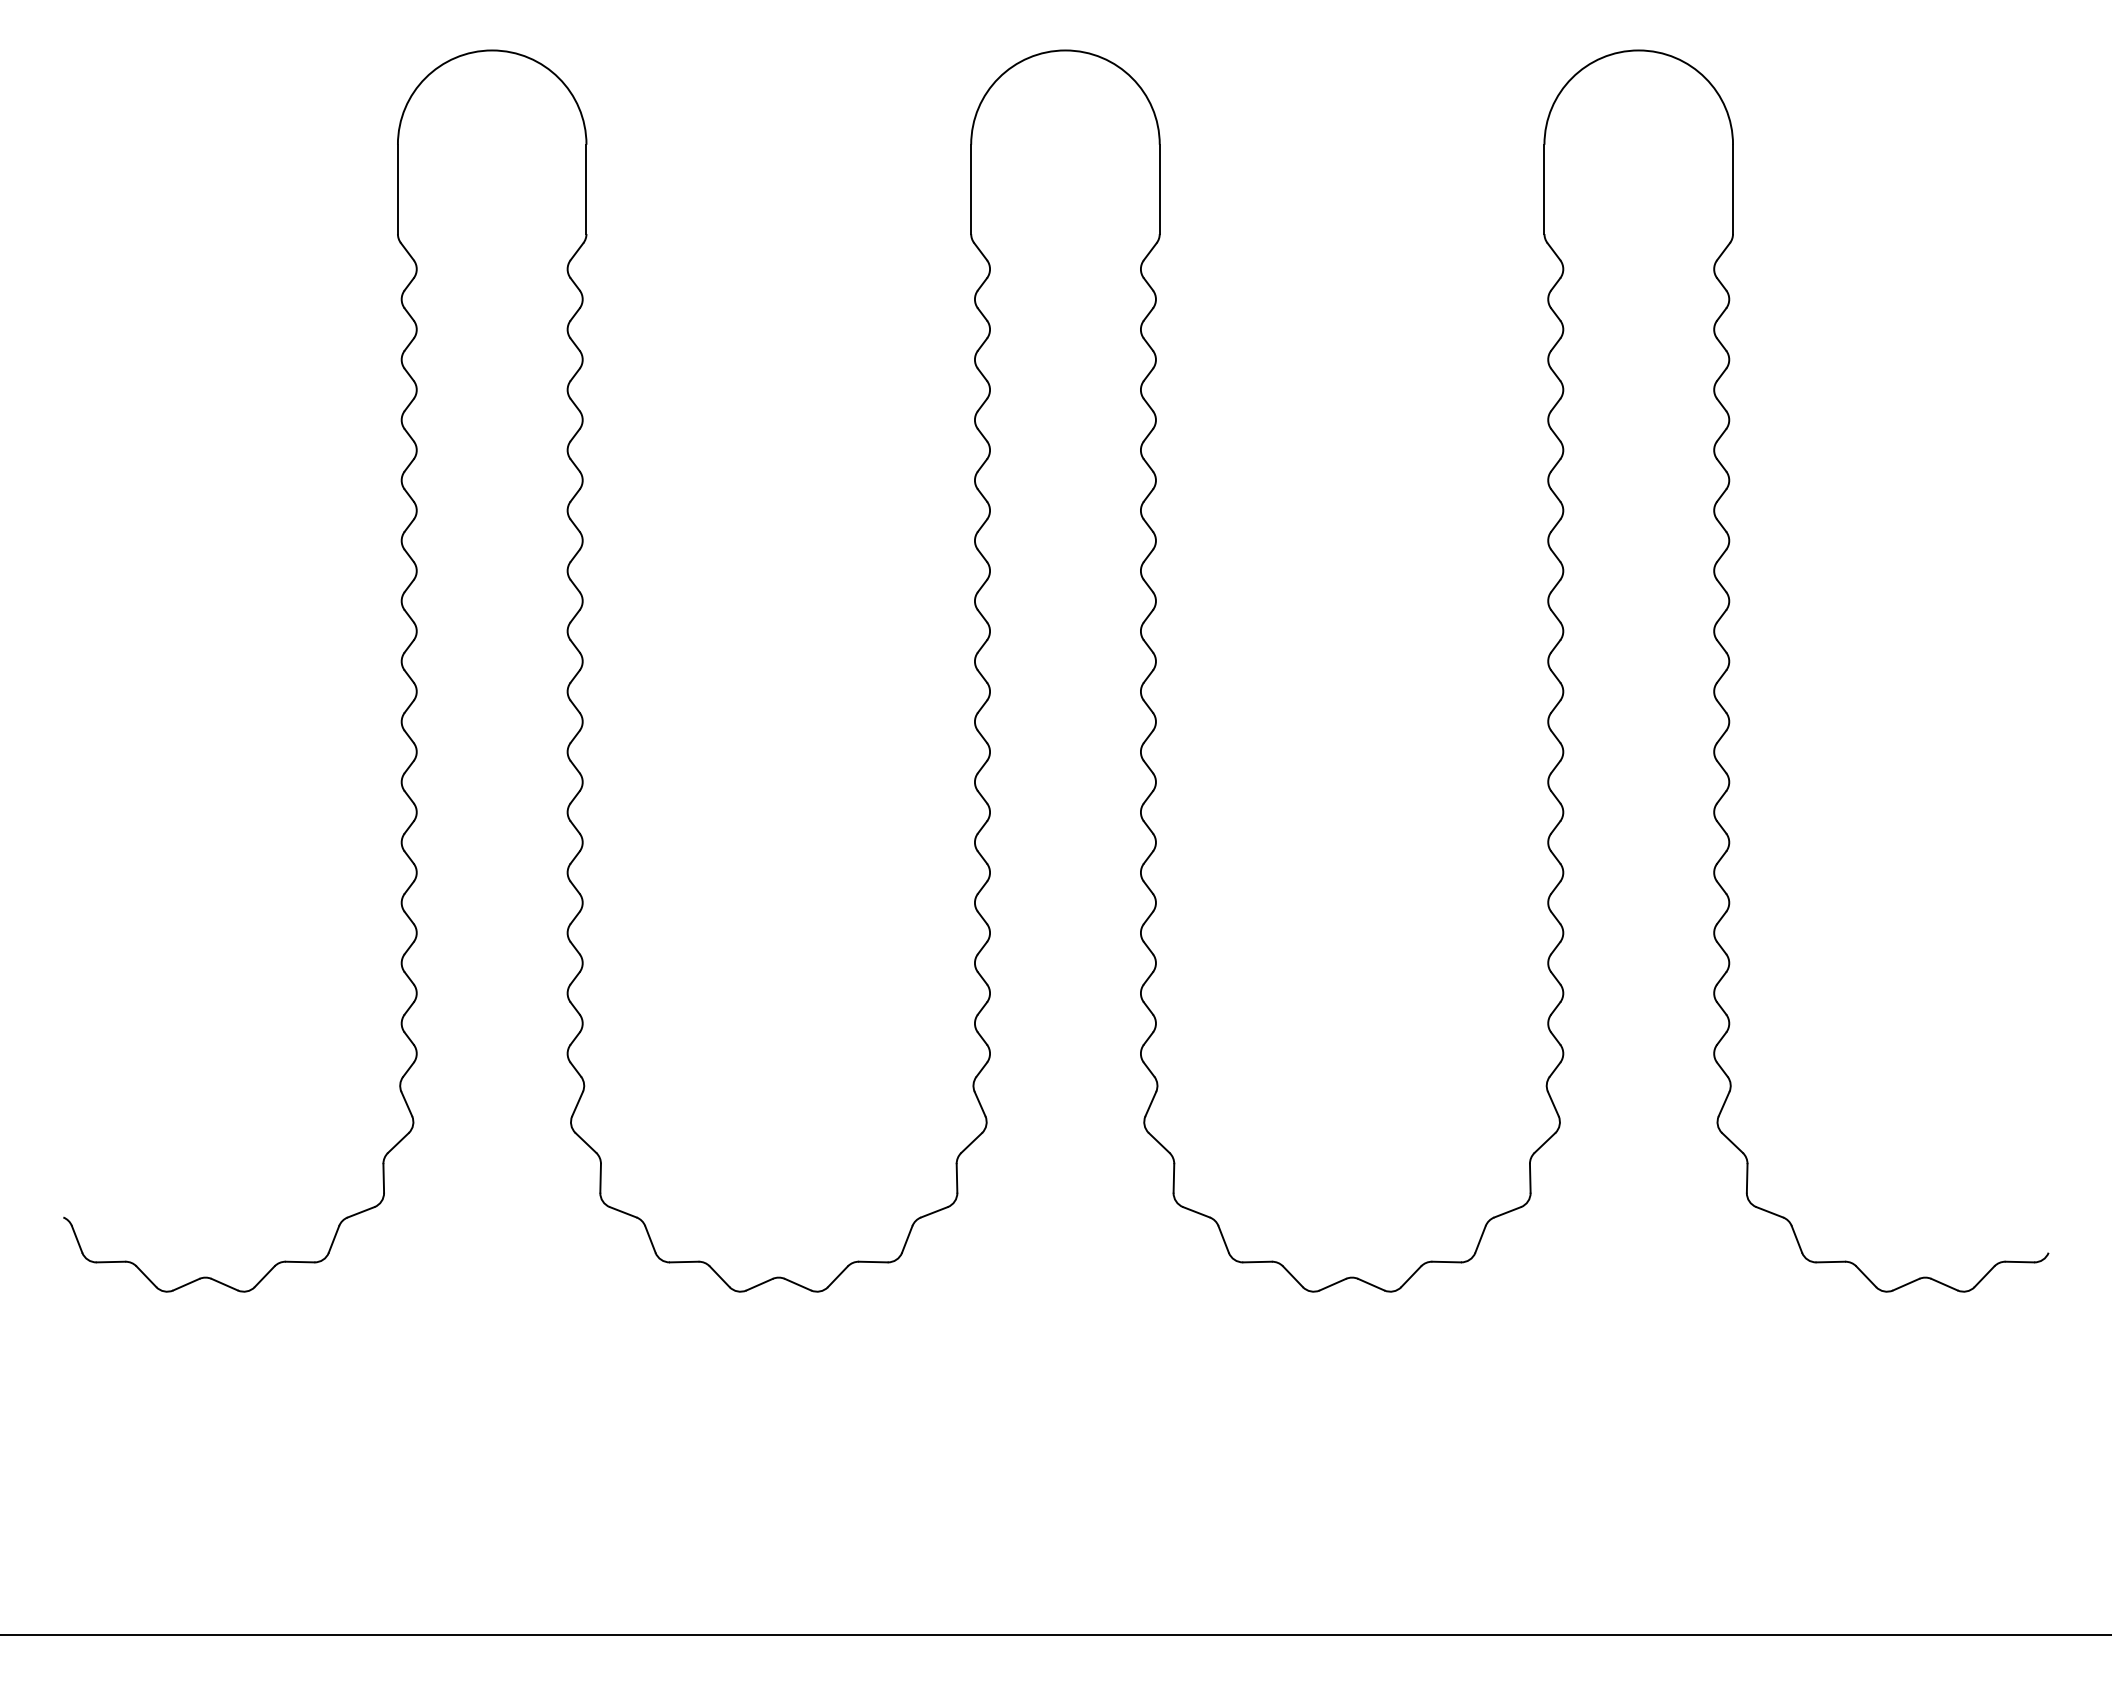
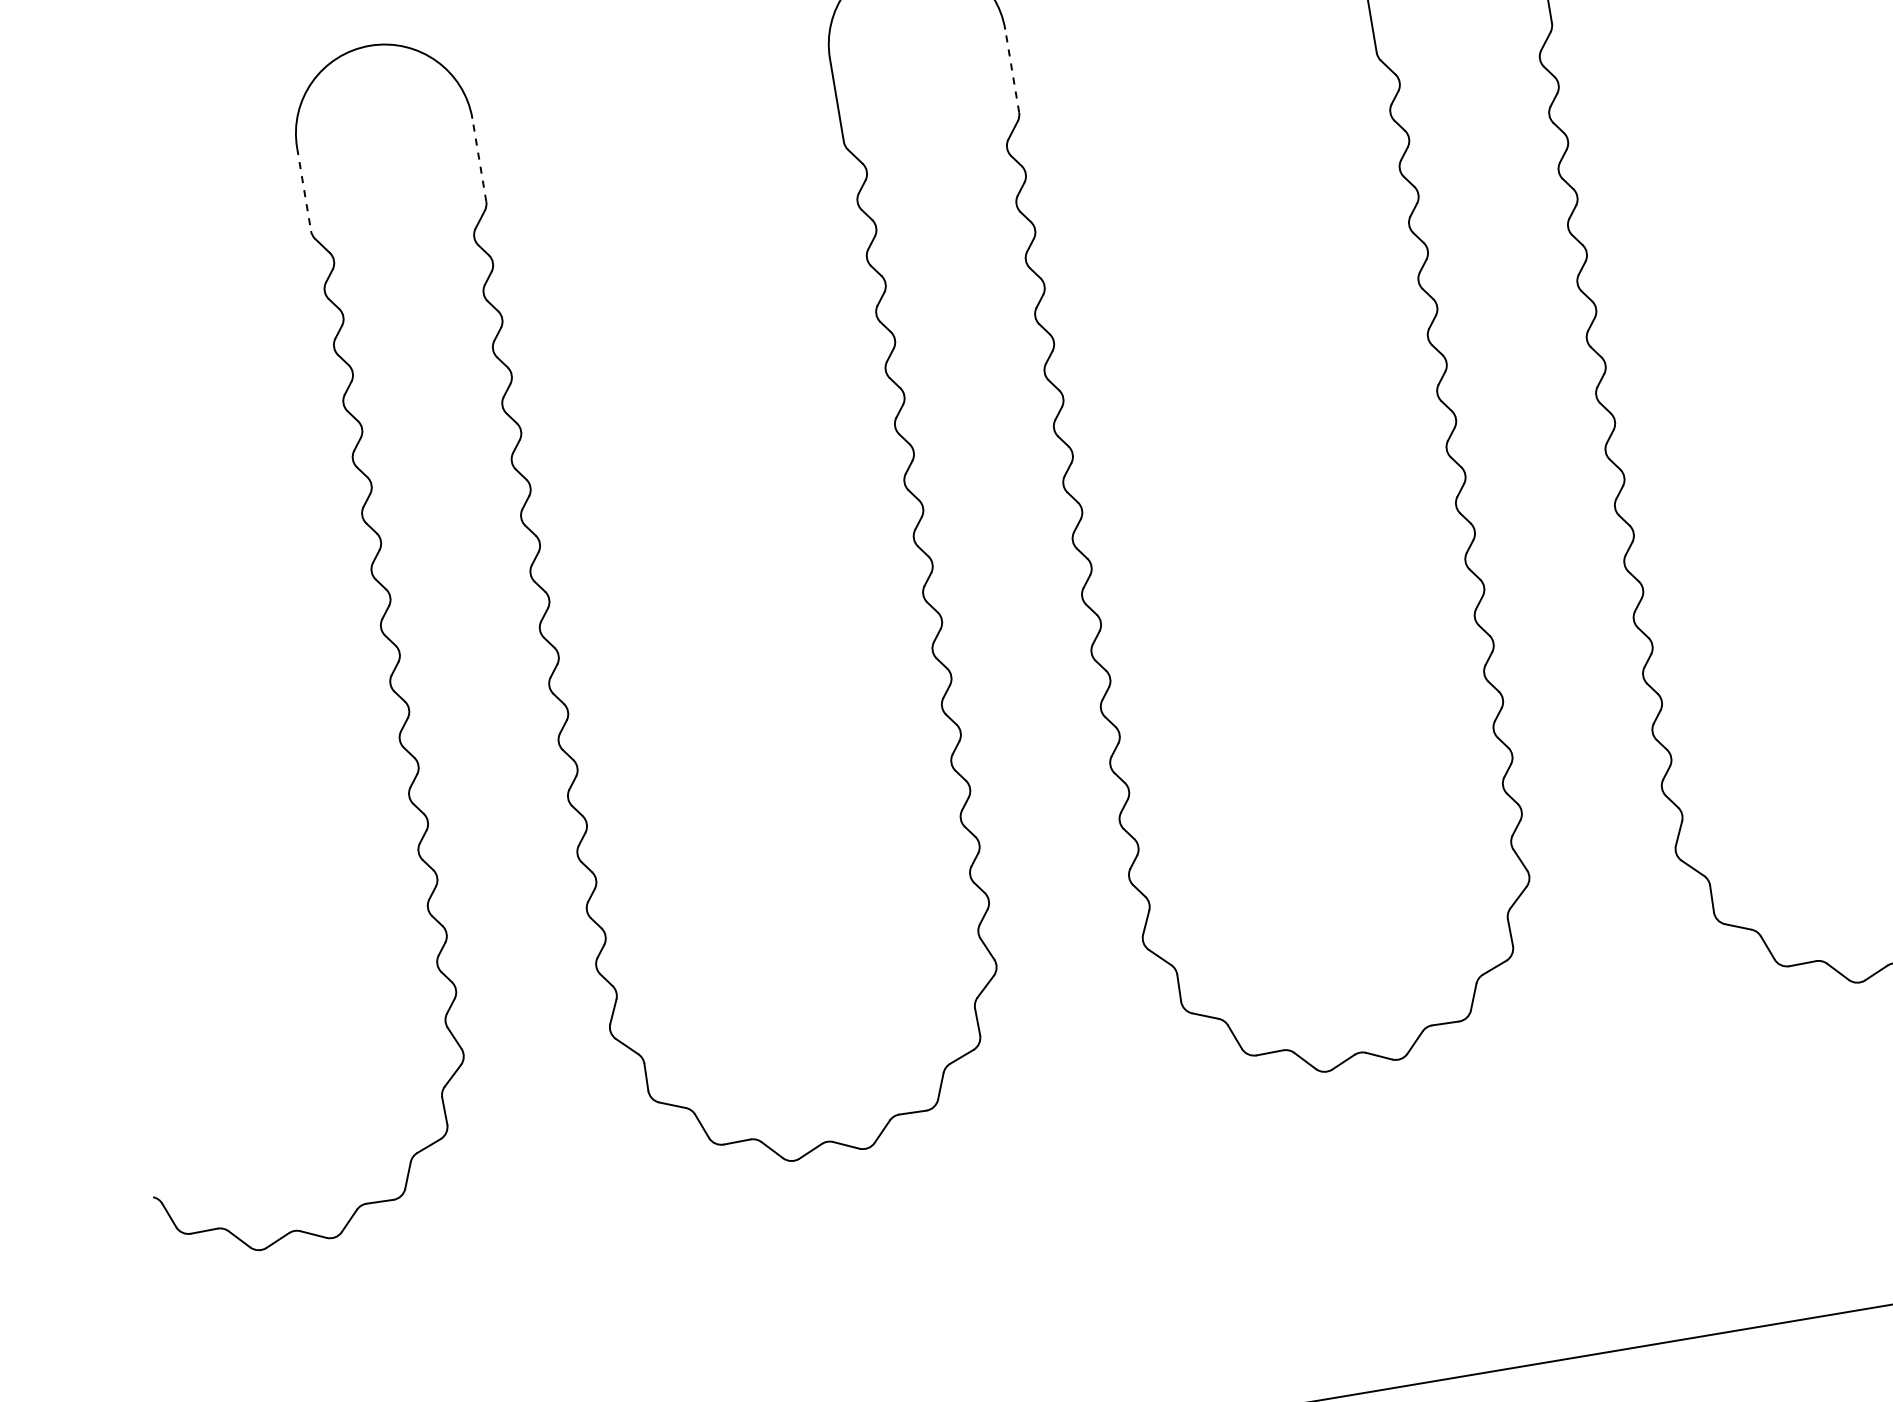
line: (397, 189) -> (303, 189), solid -> dashed
line: (586, 189) -> (479, 160), solid -> dashed
line: (1159, 189) -> (1011, 71), solid -> dashed

